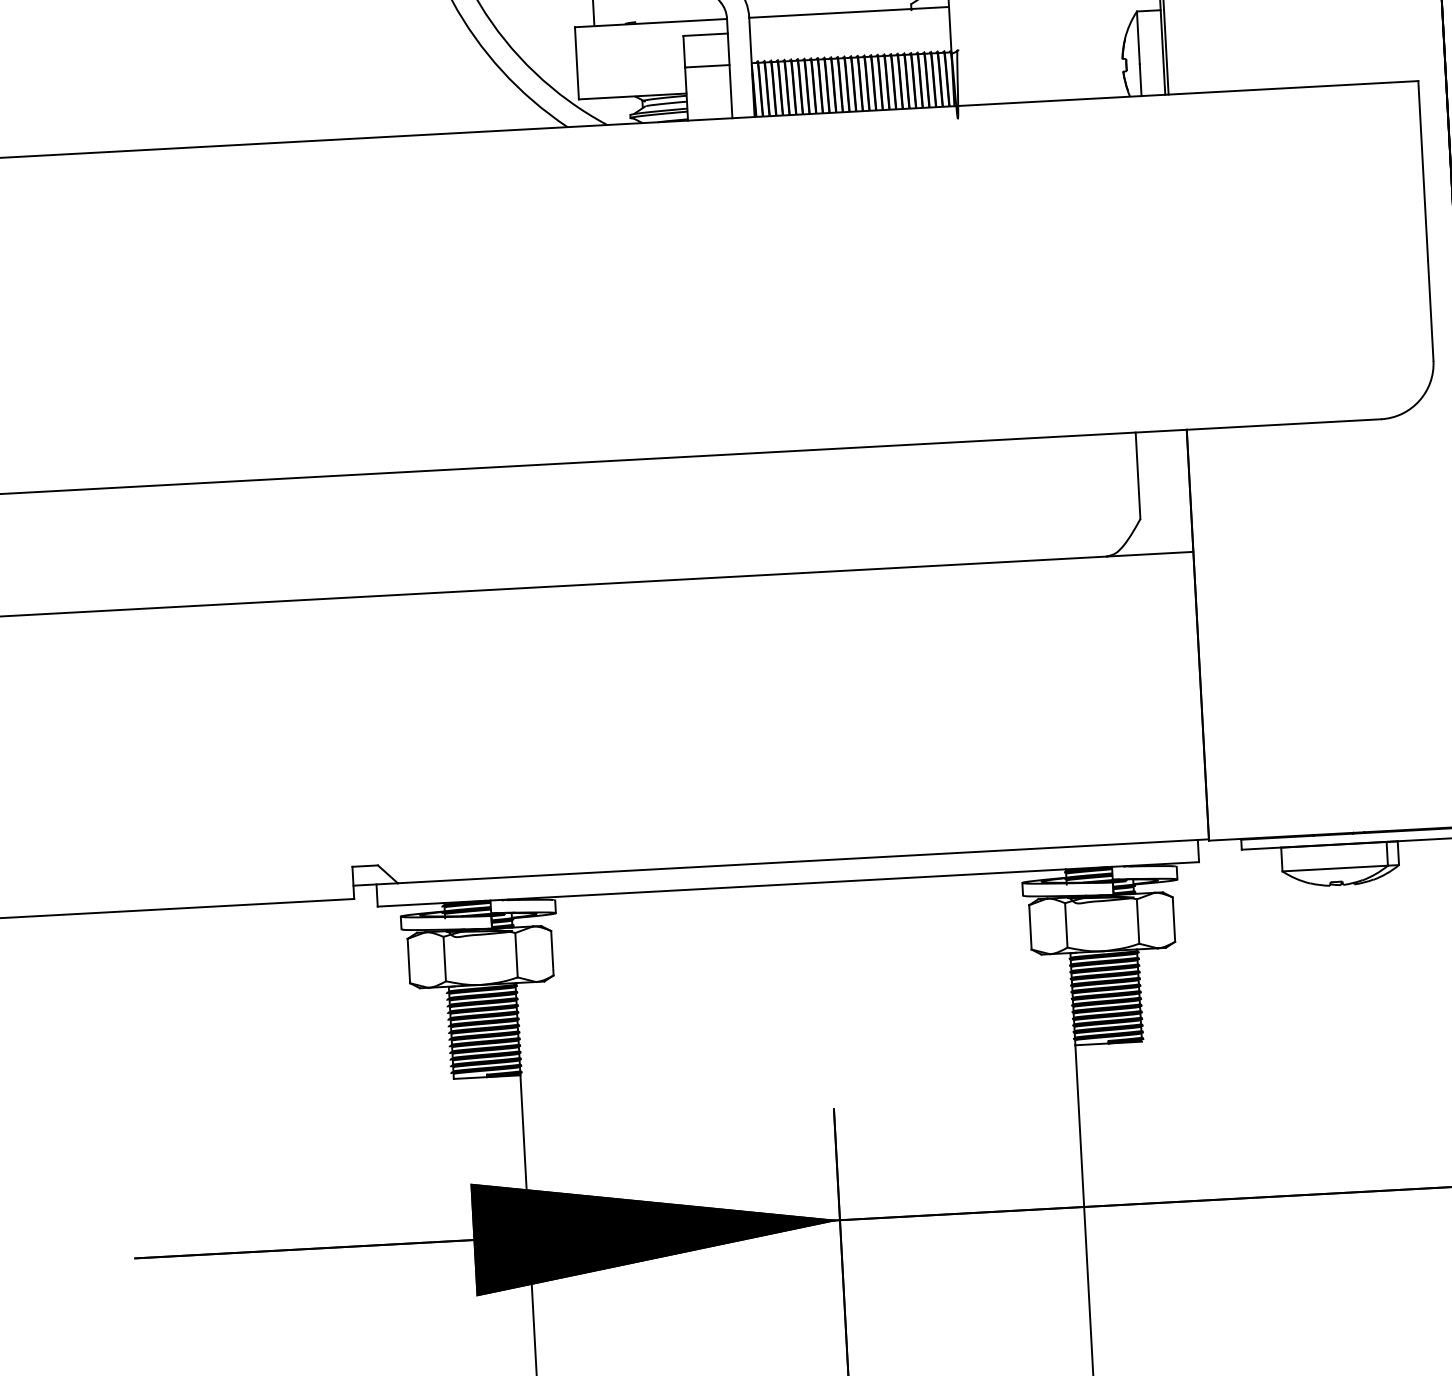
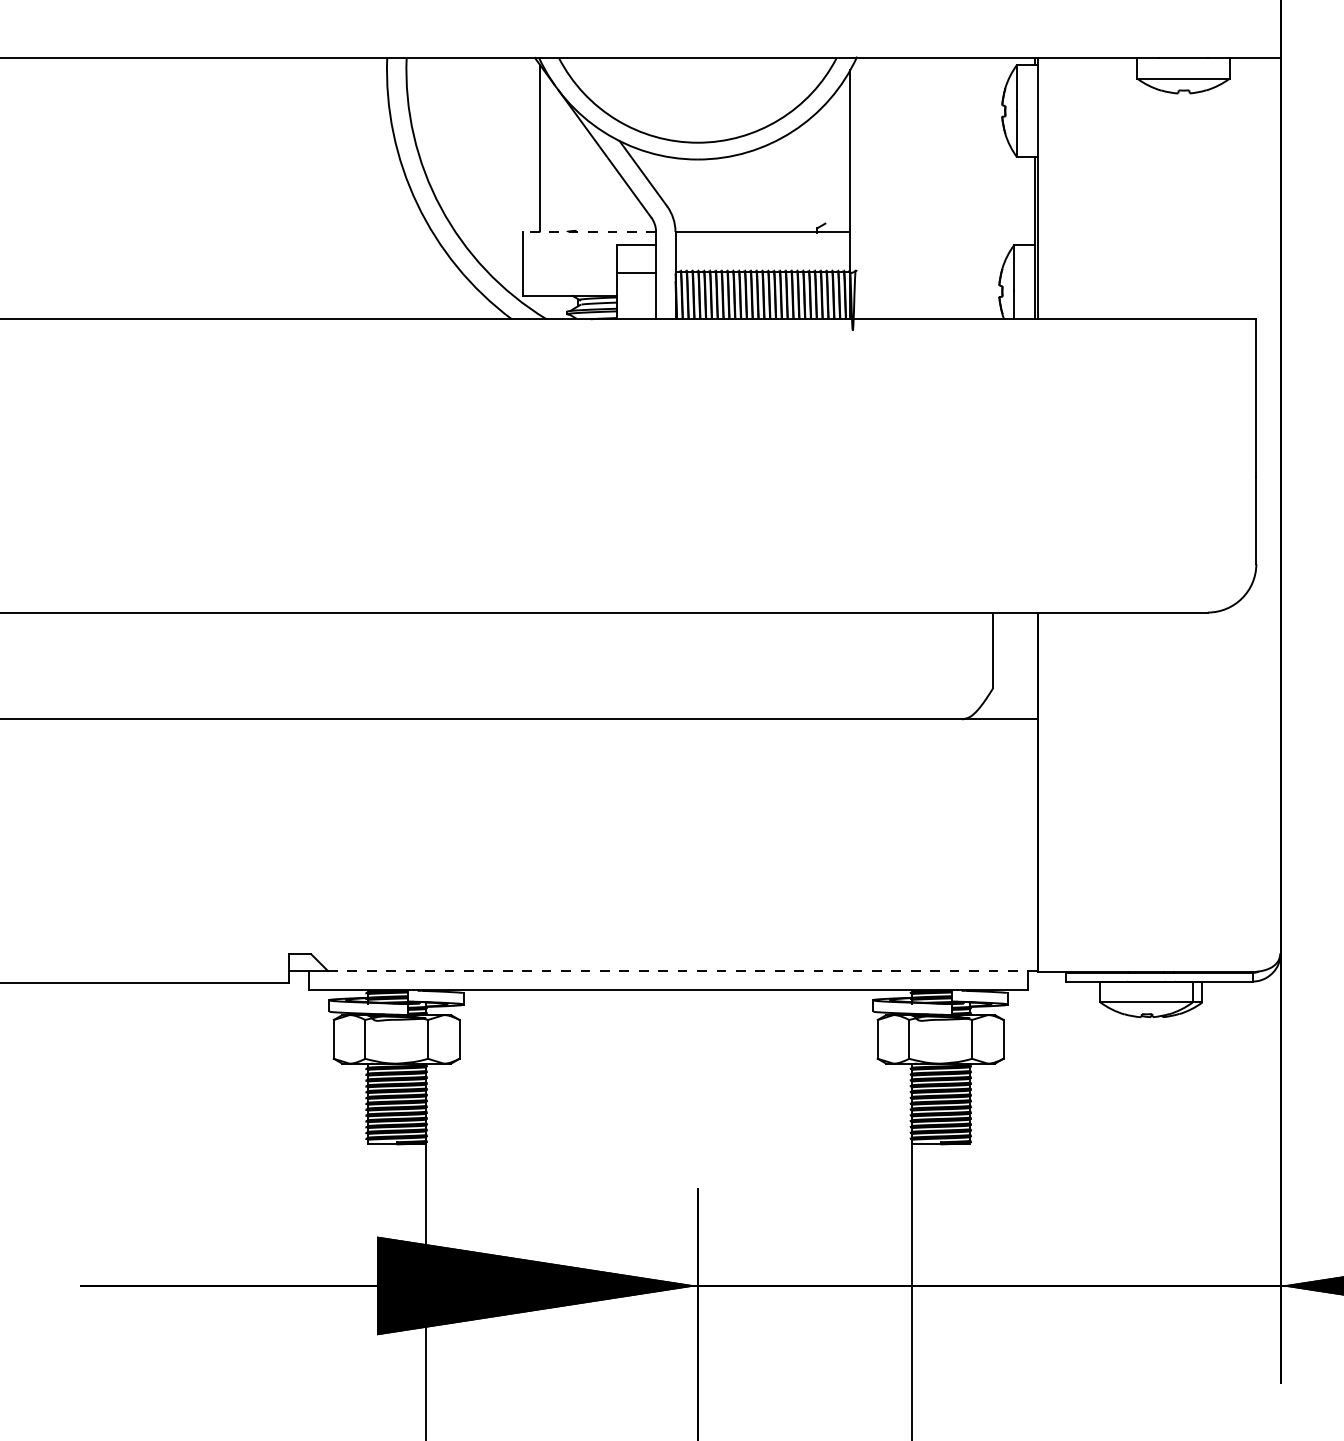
line: (650, 23) -> (589, 232), solid -> dashed
line: (802, 861) -> (682, 971), solid -> dashed

